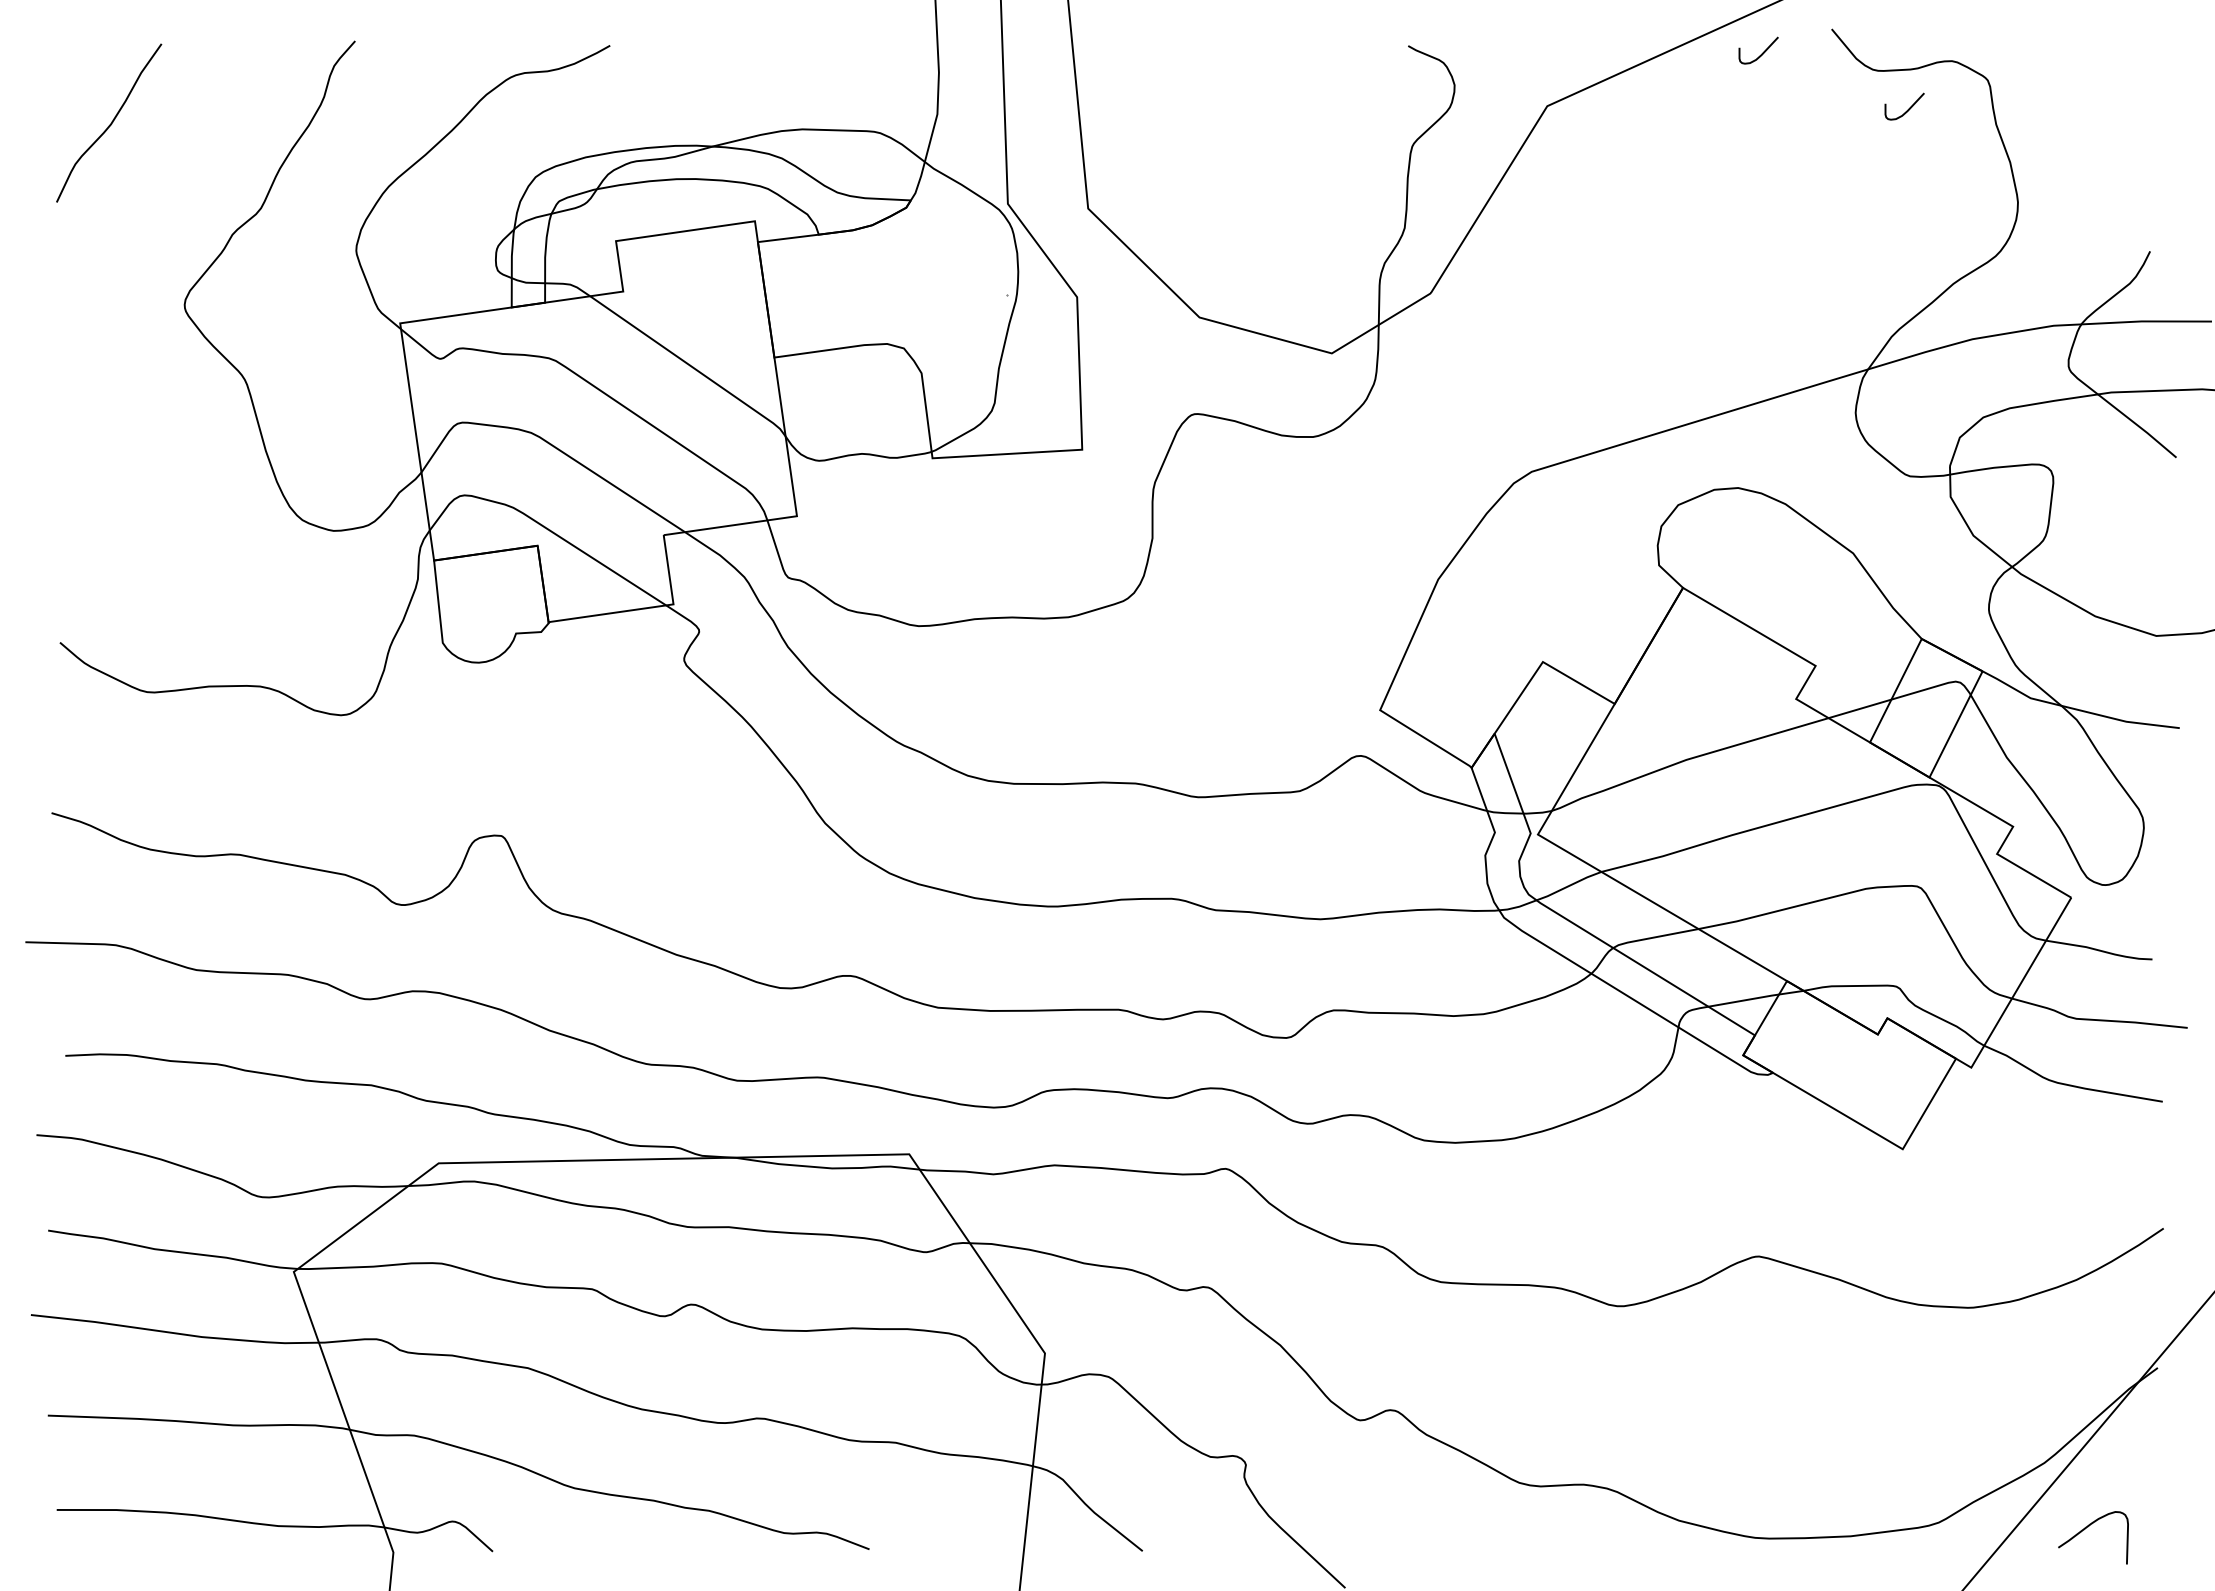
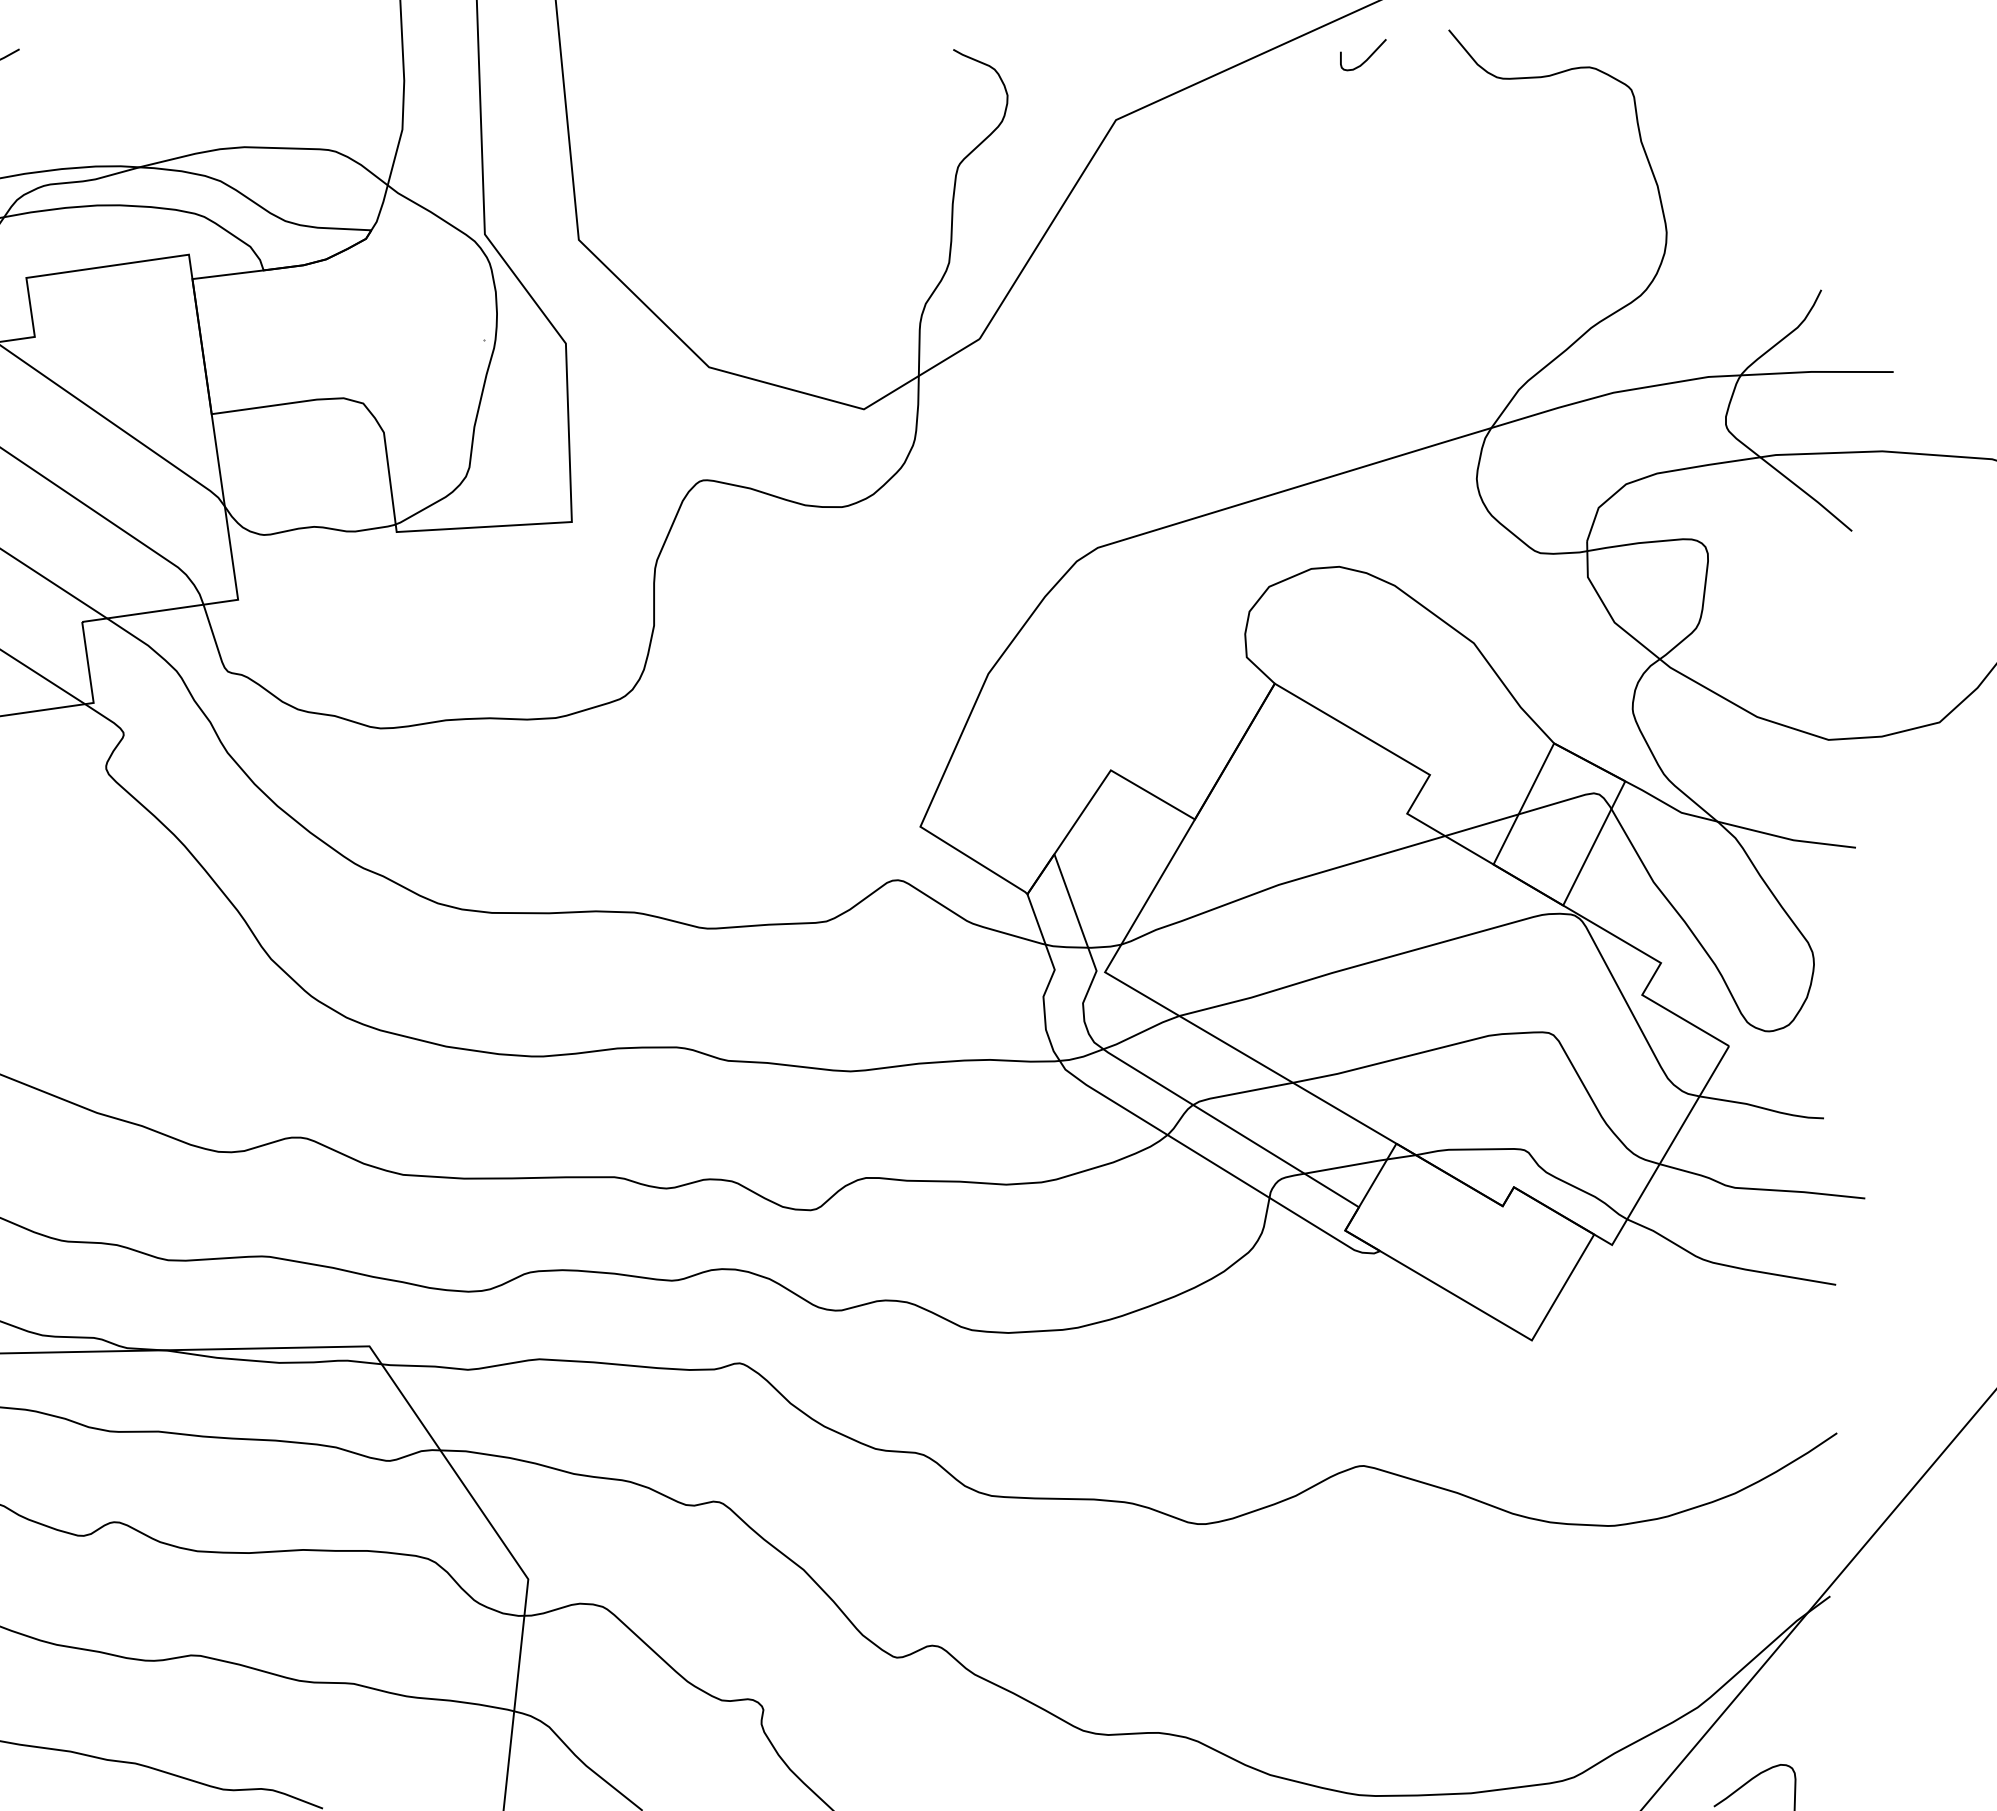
curve: (1907, 109) -> (1537, 123), removed

